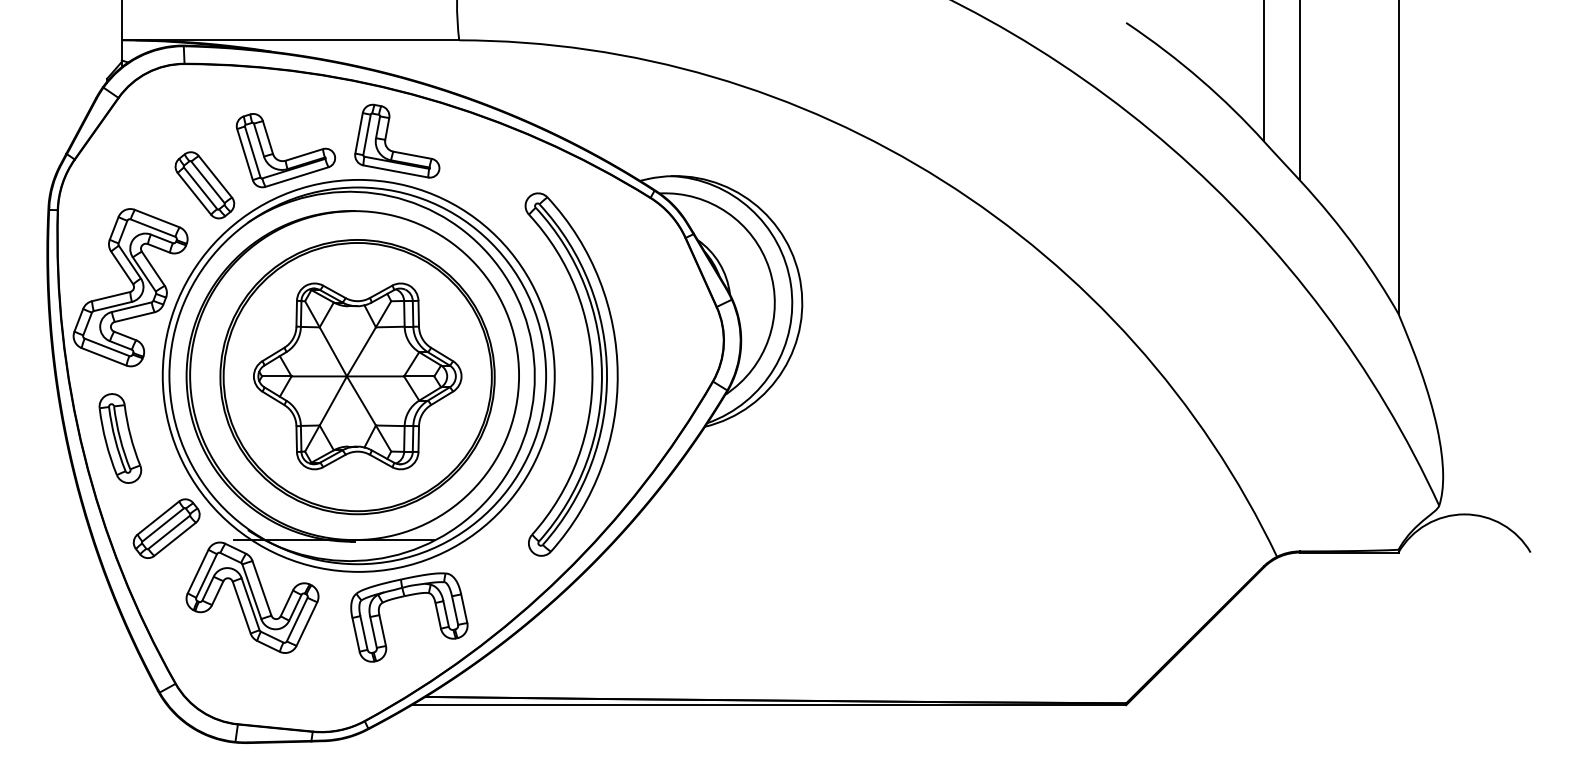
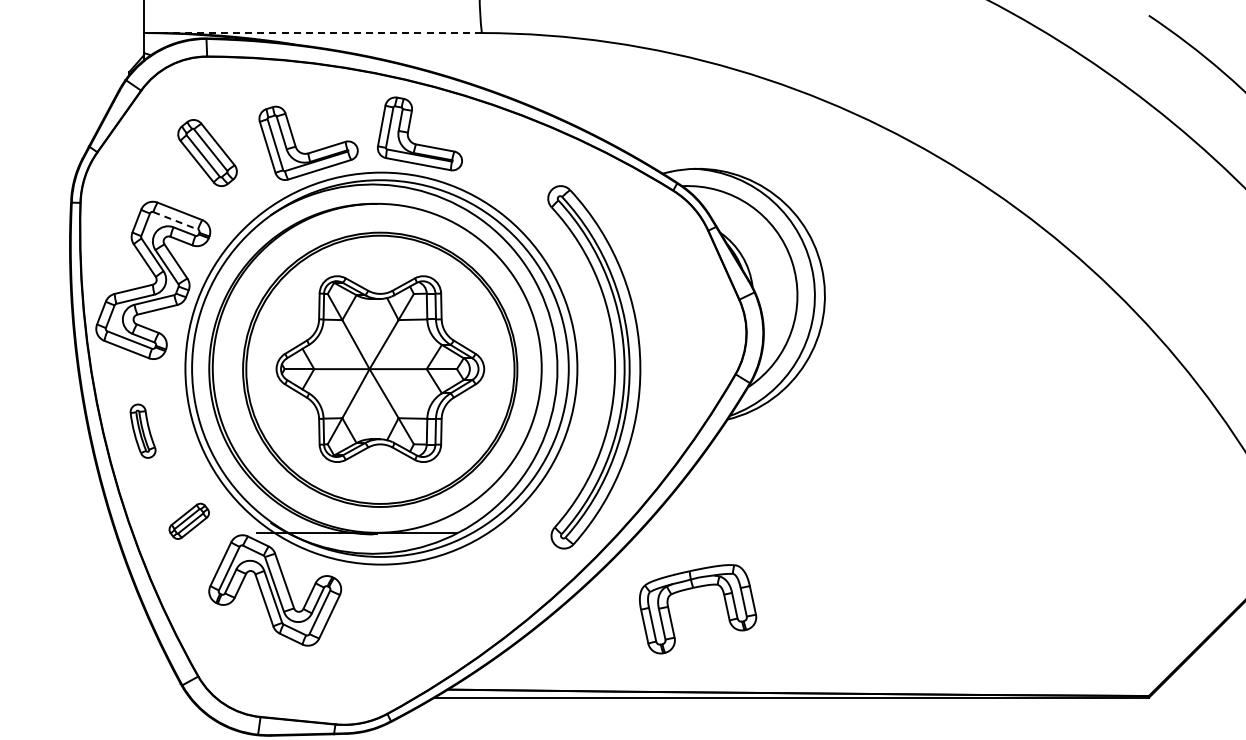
line: (297, 40) -> (320, 33), solid -> dashed
part: (204, 185) -> (207, 153), moved
line: (153, 228) -> (176, 221), solid -> dashed
part: (120, 438) -> (143, 431), size x0.6
part: (166, 528) -> (189, 521), size x0.6
part: (404, 597) -> (693, 589), moved

